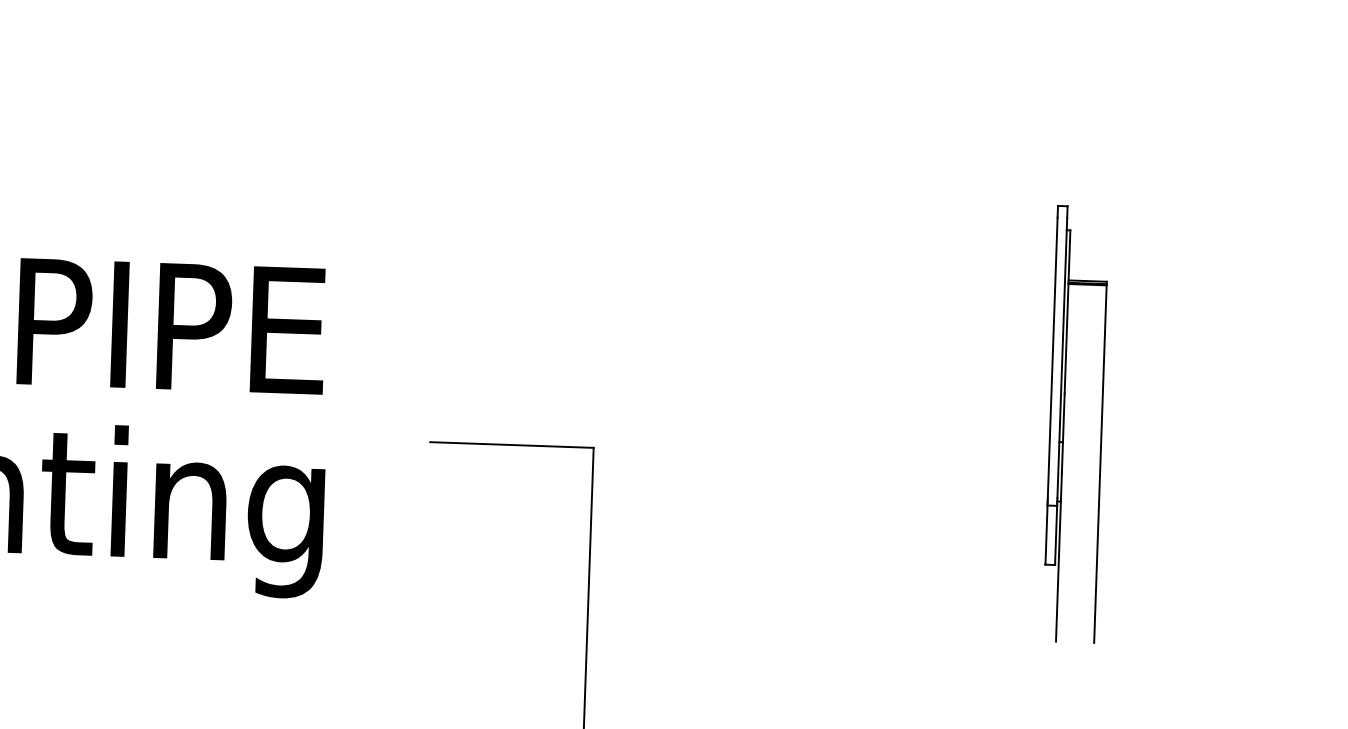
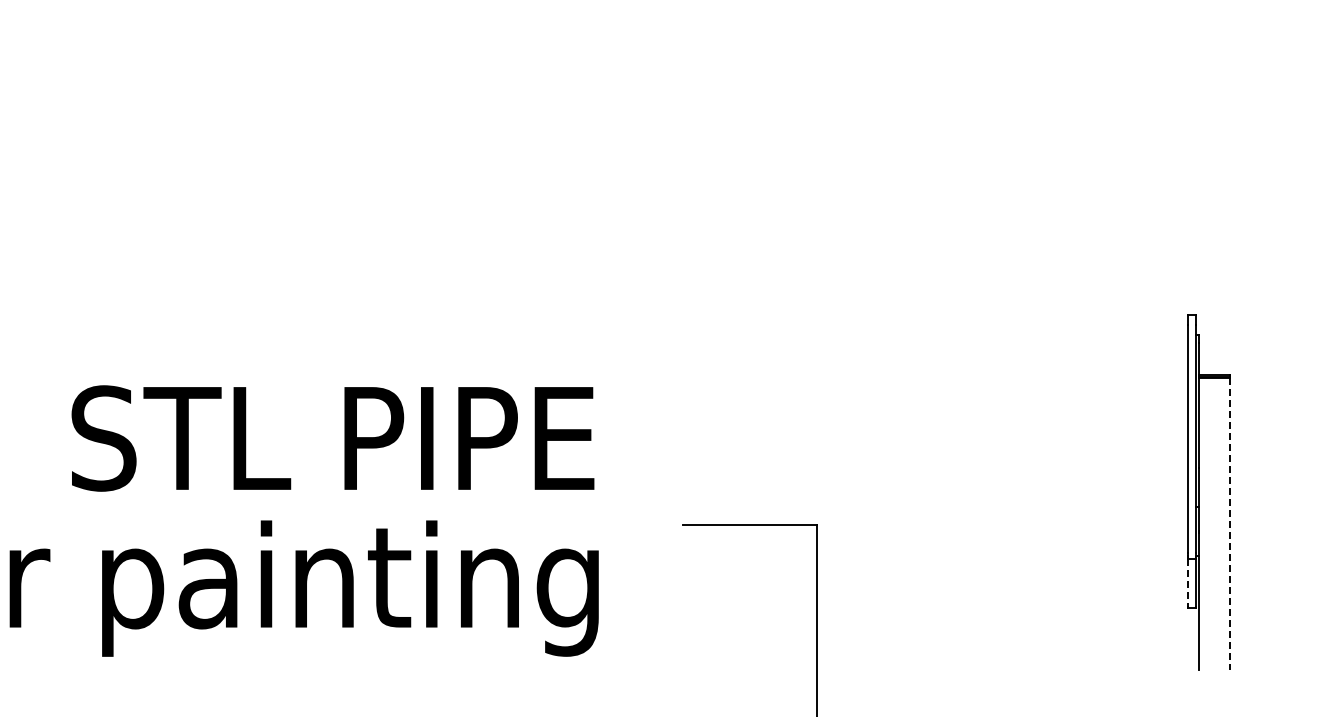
line: (1099, 464) -> (1229, 524), solid -> dashed
line: (1047, 535) -> (1188, 583), solid -> dashed

